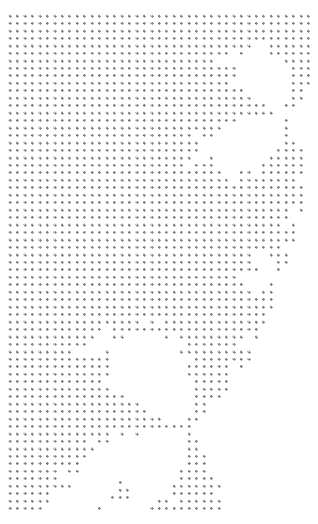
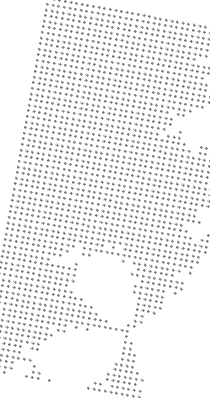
part: (119, 489) -> (32, 371), moved

